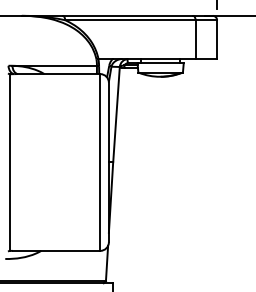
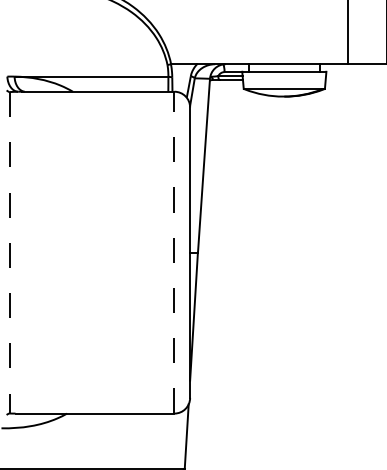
line: (100, 162) -> (174, 252), solid -> dashed
line: (9, 163) -> (9, 254), solid -> dashed

